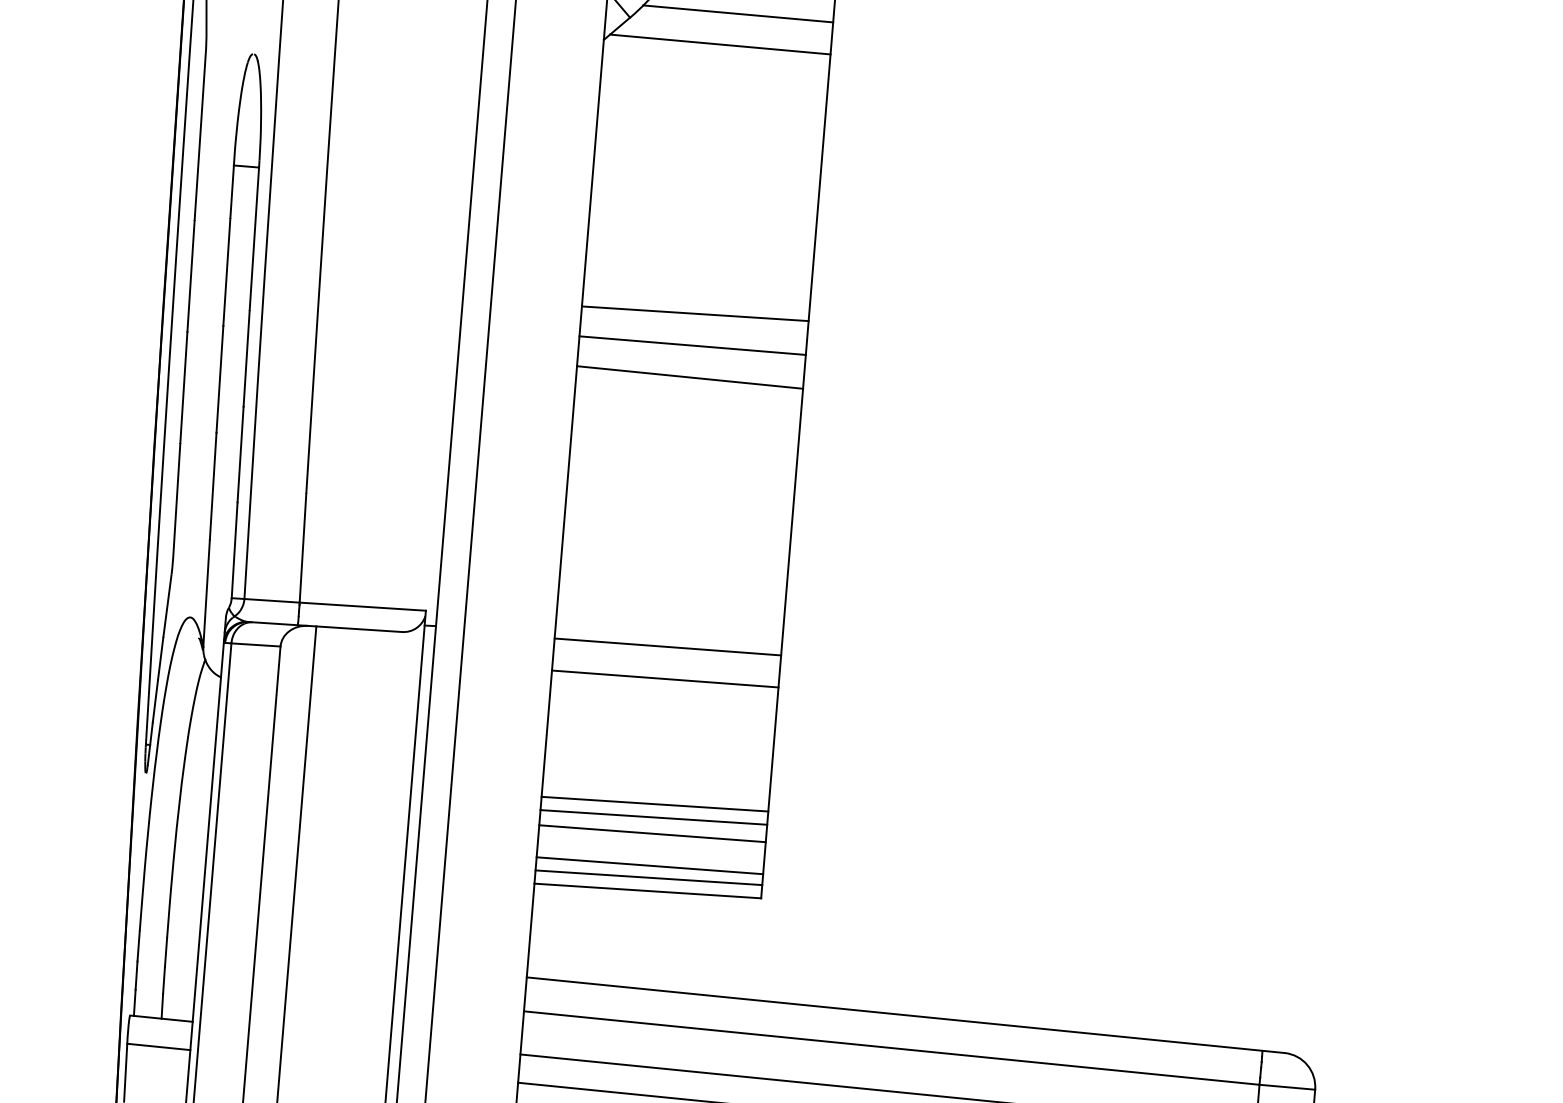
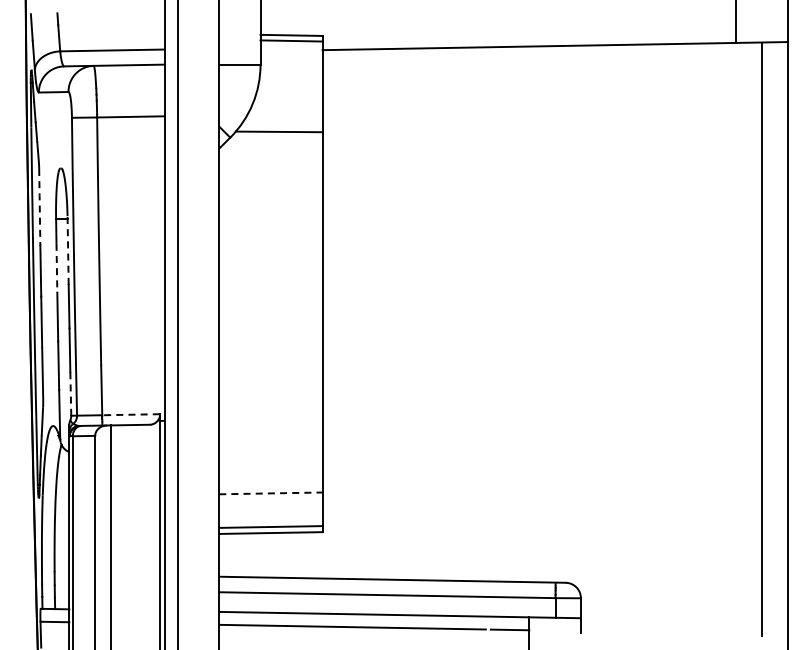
line: (718, 44) -> (271, 146), removed
line: (199, 136) -> (39, 207), solid -> dashed
line: (255, 233) -> (68, 249), solid -> dashed
line: (225, 272) -> (56, 268), solid -> dashed
line: (694, 313) -> (270, 269), removed
line: (691, 346) -> (270, 284), removed
line: (689, 377) -> (270, 298), removed
line: (234, 549) -> (70, 393), solid -> dashed
line: (363, 606) -> (131, 414), solid -> dashed
line: (667, 646) -> (270, 421), removed
line: (664, 677) -> (270, 435), removed
line: (654, 804) -> (270, 493), solid -> dashed
line: (653, 817) -> (270, 499), removed
line: (651, 832) -> (270, 506), removed
line: (649, 865) -> (270, 521), removed

